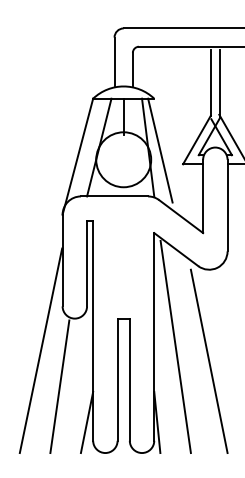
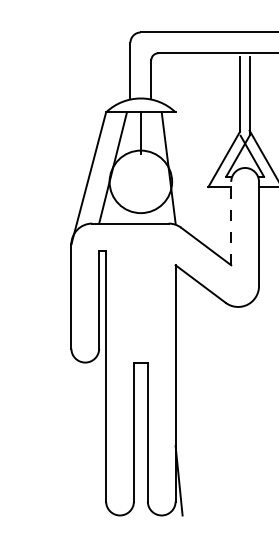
line: (160, 150) -> (182, 171), removed
line: (203, 196) -> (231, 223), solid -> dashed
line: (175, 346) -> (199, 394), removed
line: (40, 350) -> (46, 398), removed
line: (209, 360) -> (238, 410), removed
line: (60, 386) -> (68, 439), removed
line: (87, 422) -> (99, 480), removed

